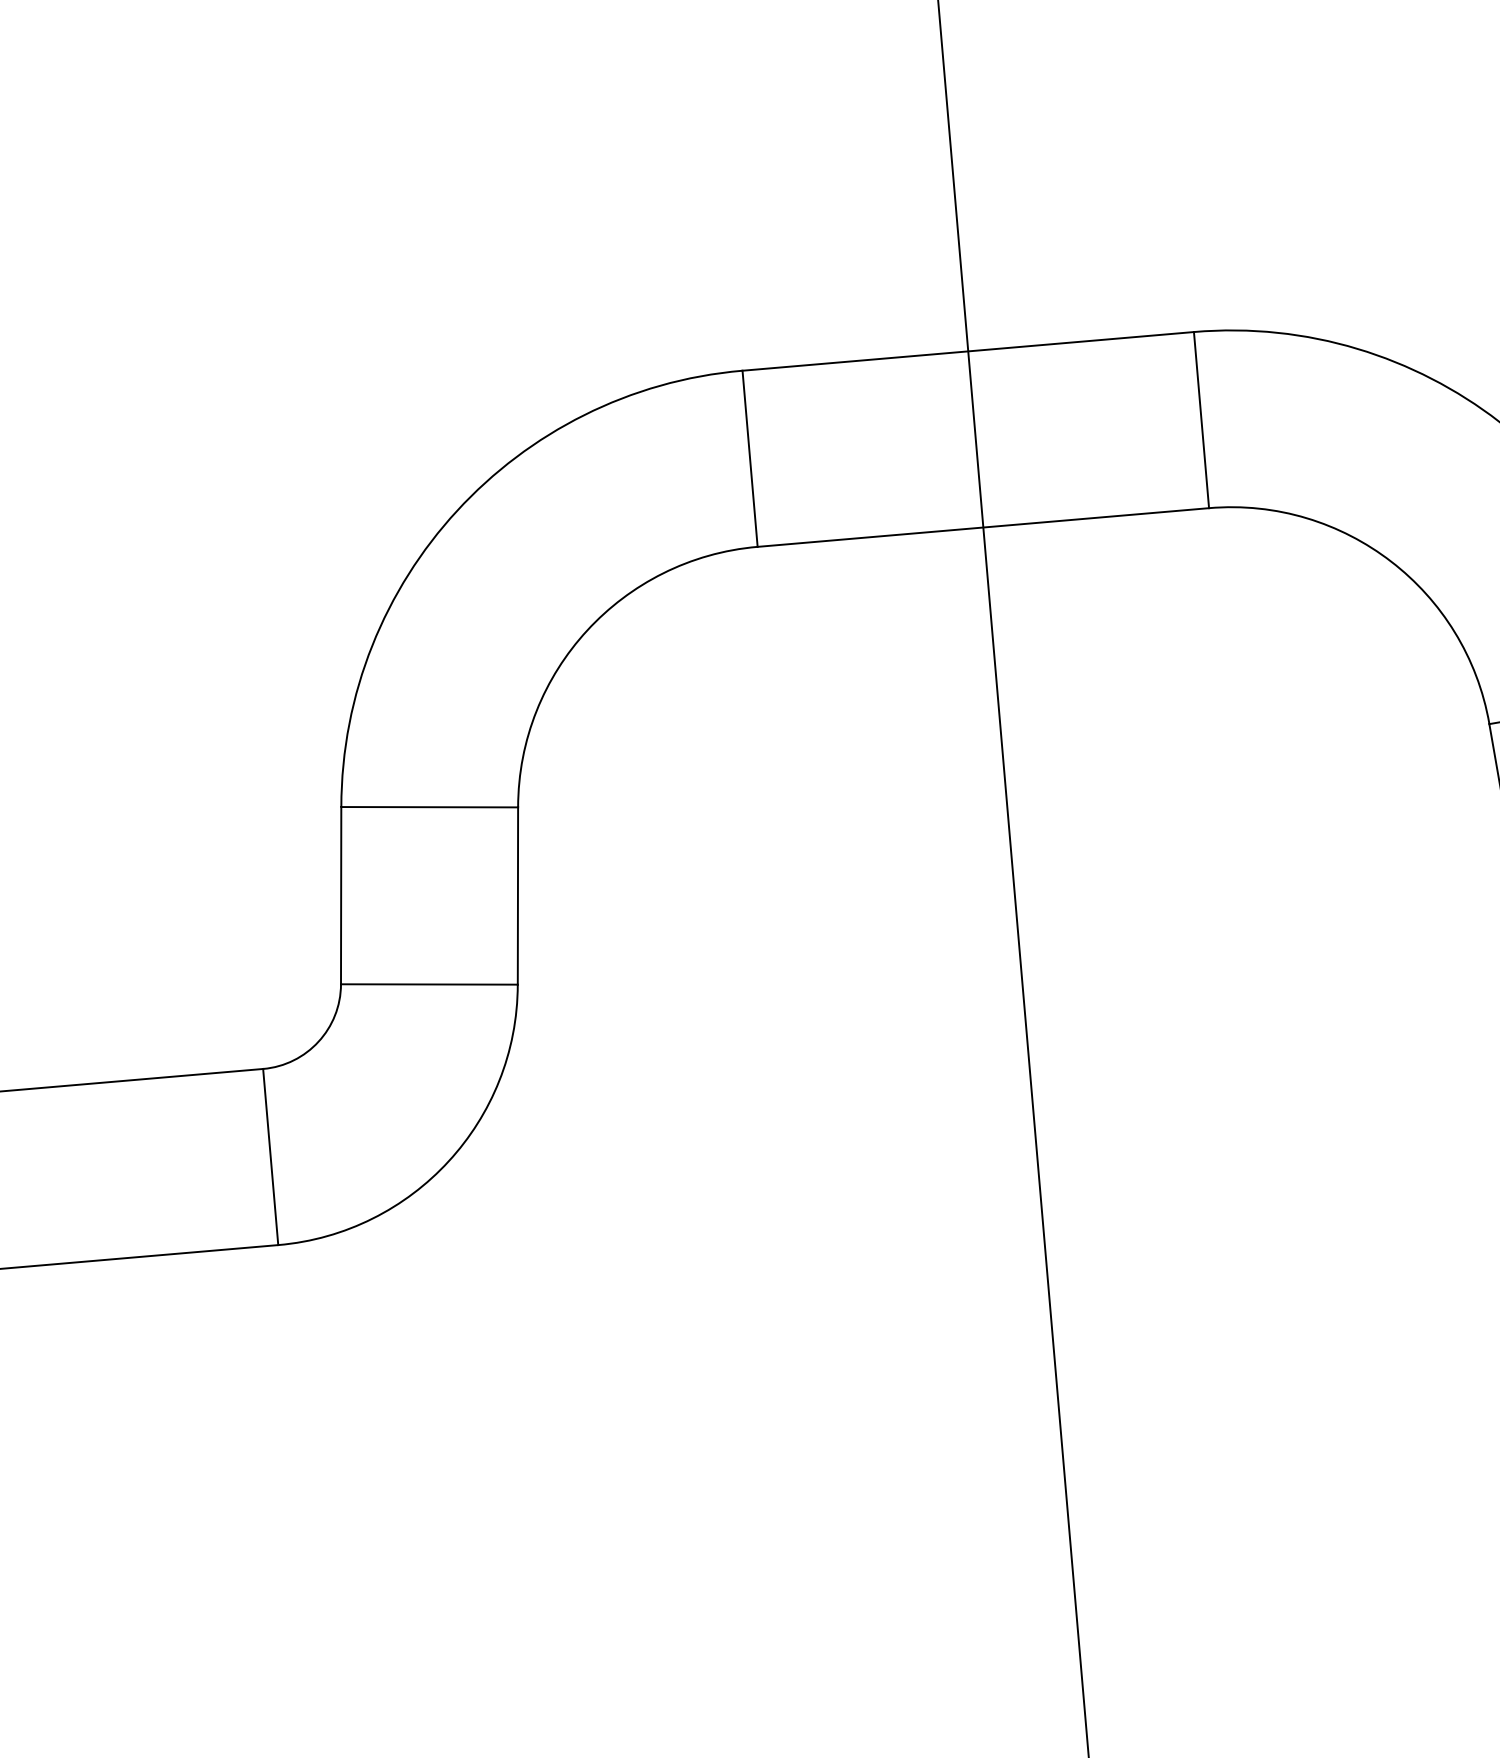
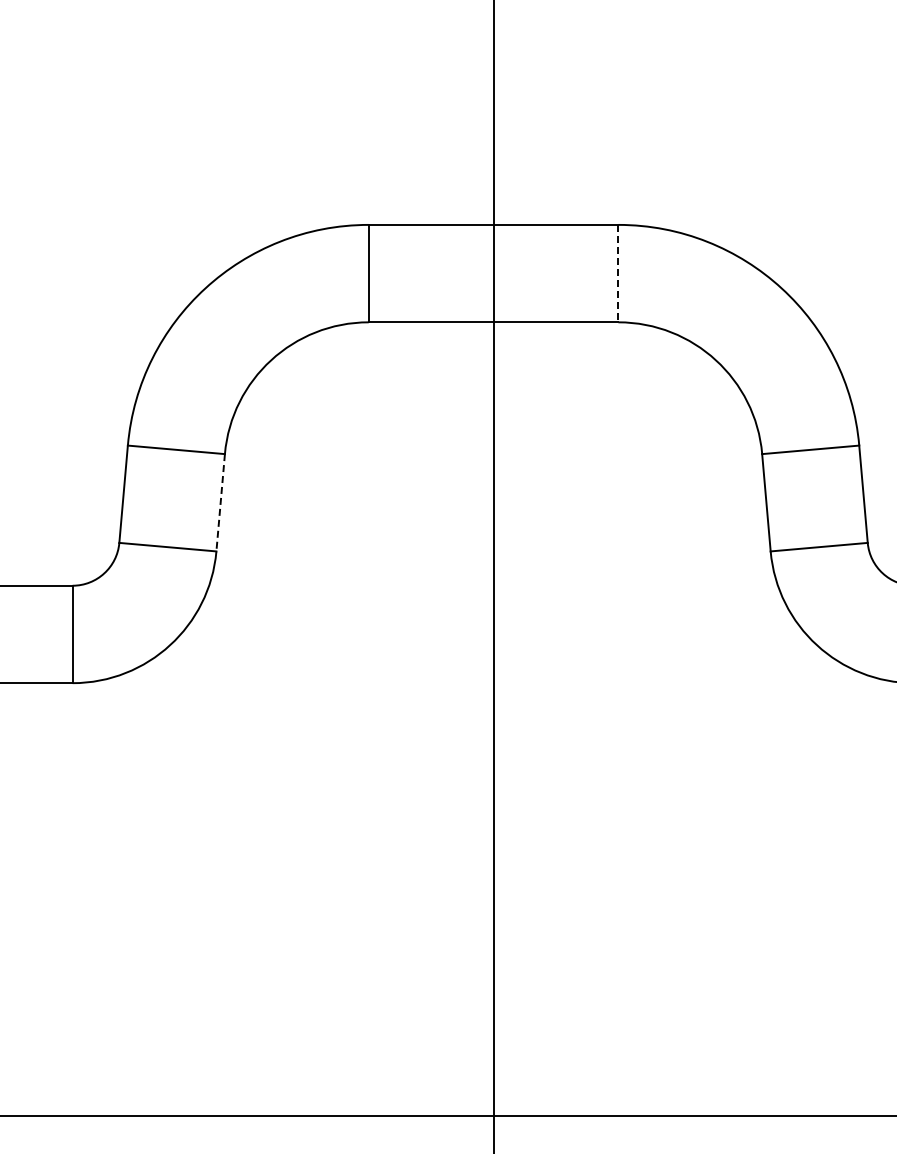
line: (1201, 419) -> (618, 273), solid -> dashed
line: (517, 895) -> (220, 502), solid -> dashed

